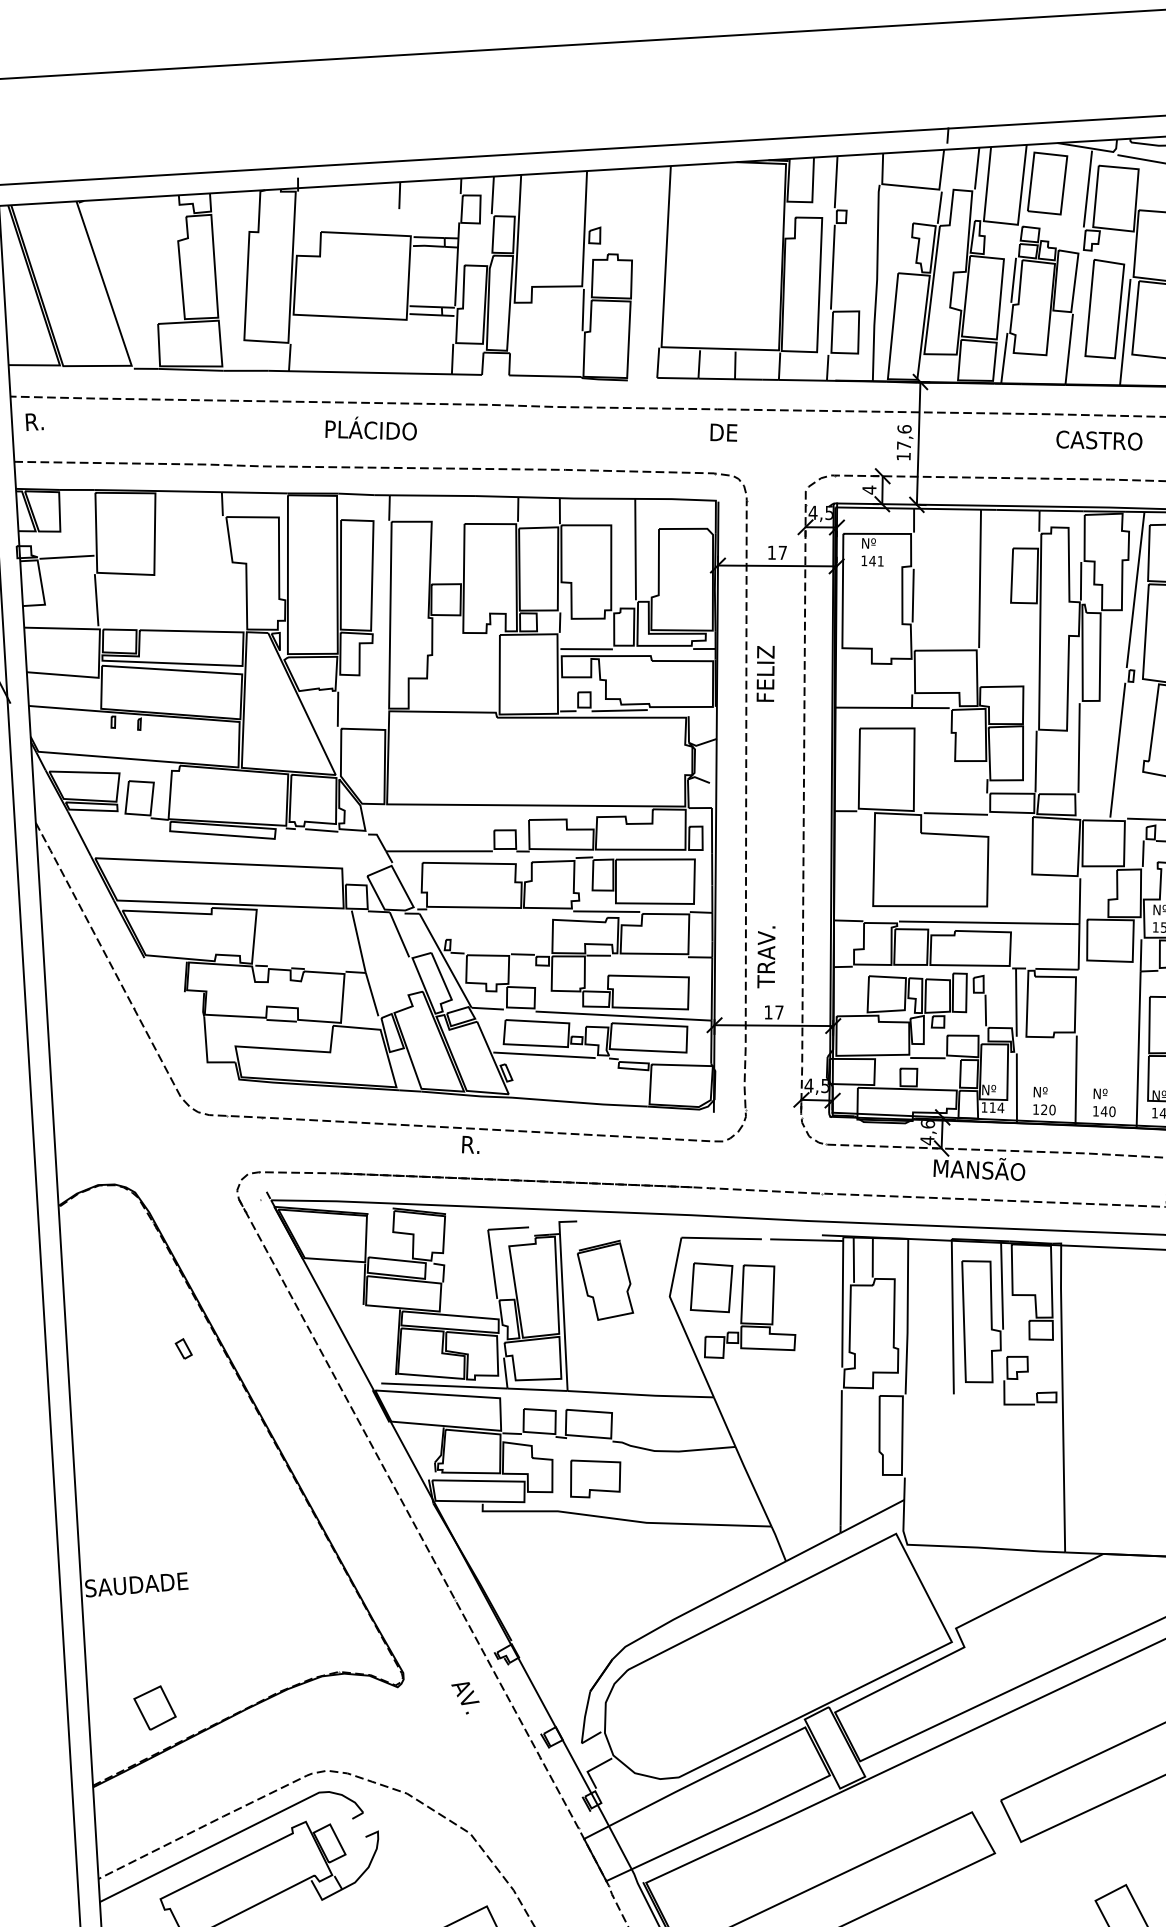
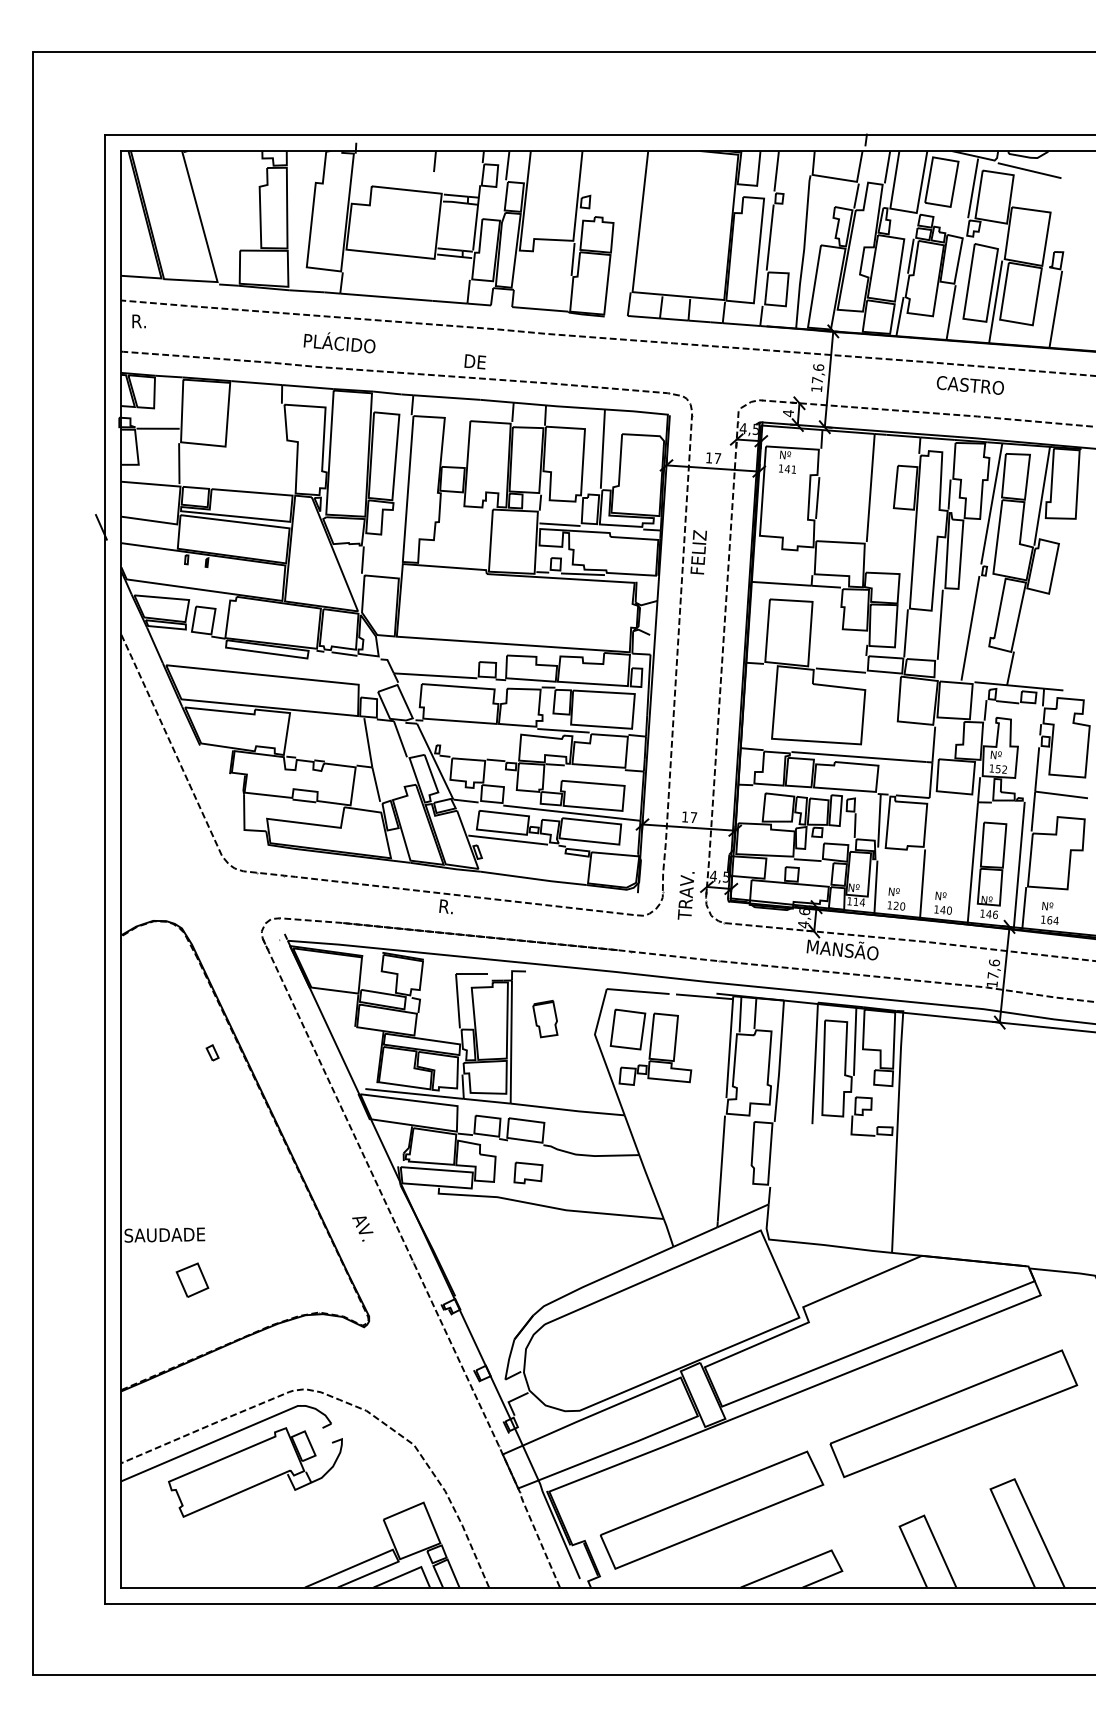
text: (370, 428) -> (339, 342), moved
text: (724, 432) -> (475, 361), moved
text: (765, 956) -> (685, 895), moved
part: (605, 1279) -> (545, 1018), size x0.6
part: (595, 1477) -> (528, 1172), size x0.7
text: (465, 1697) -> (362, 1228), moved
part: (154, 1707) -> (192, 1279), moved

